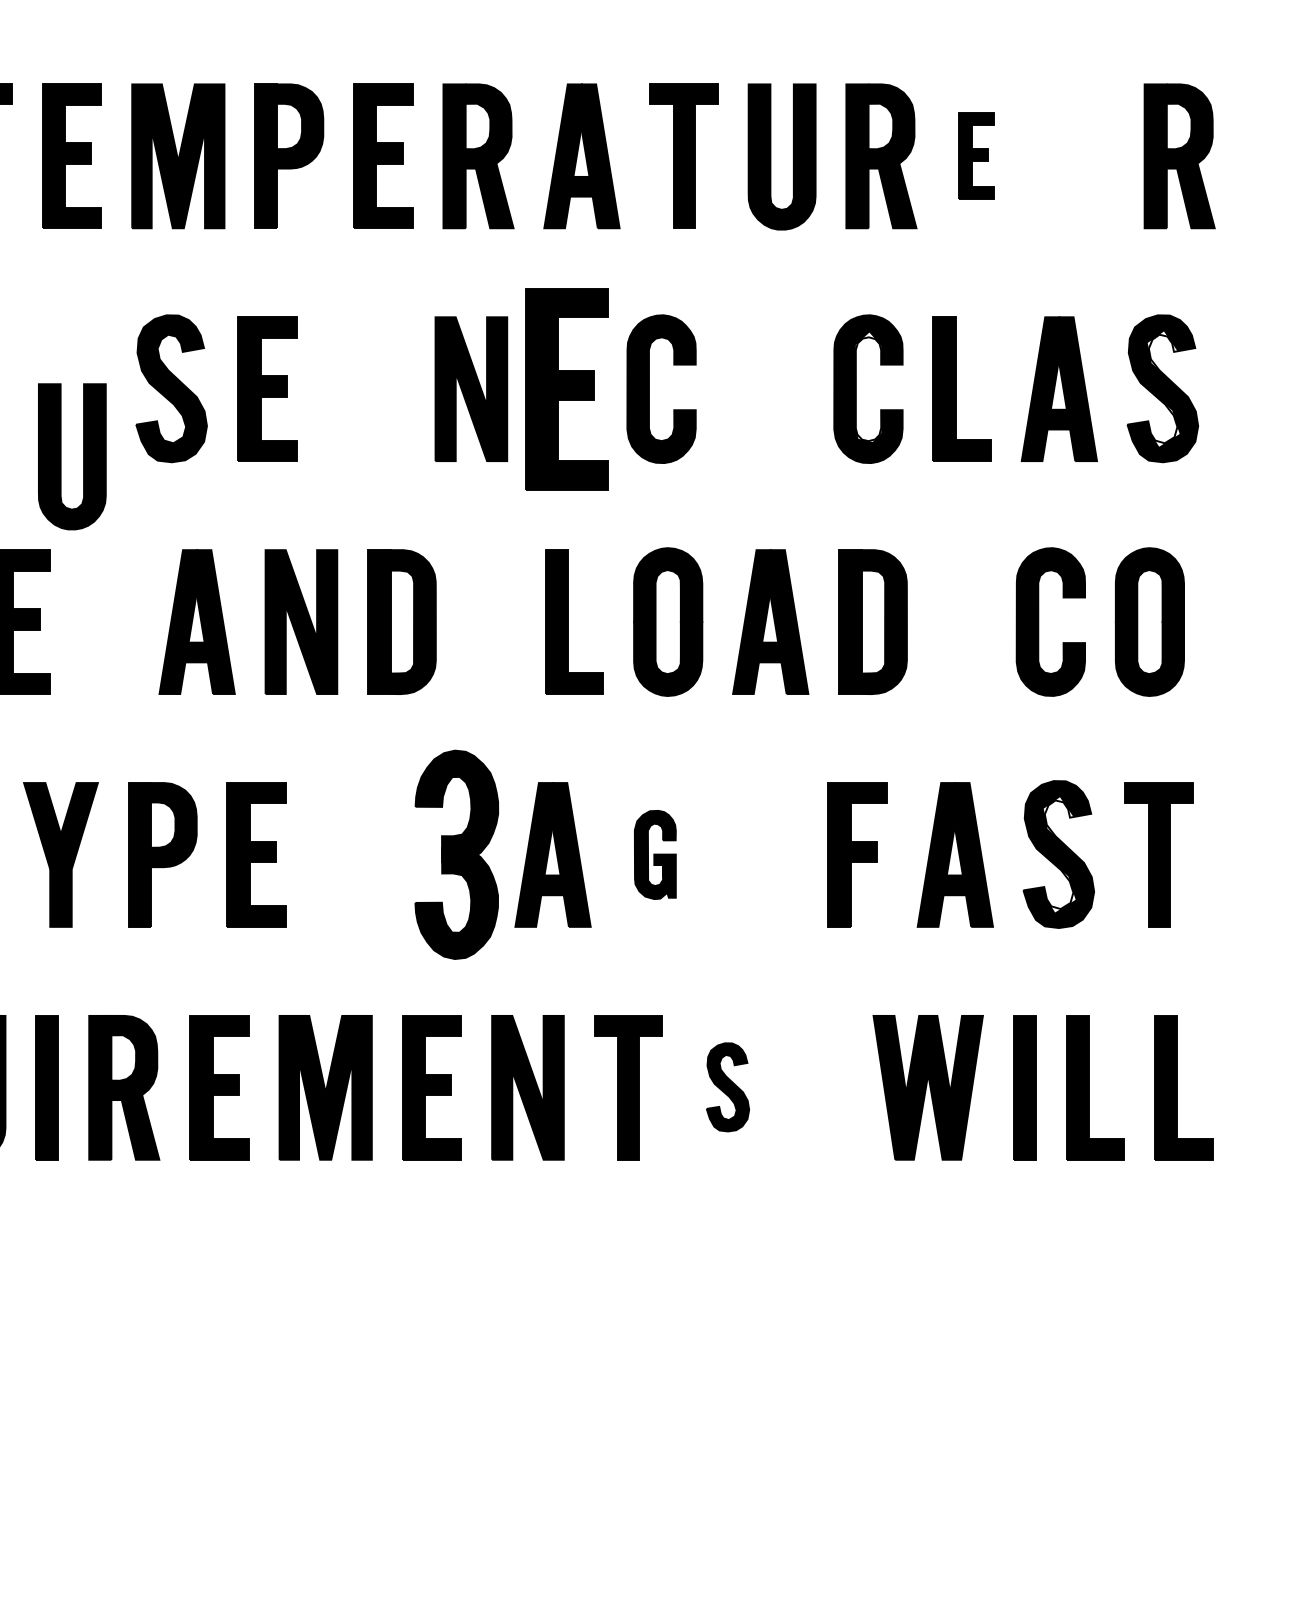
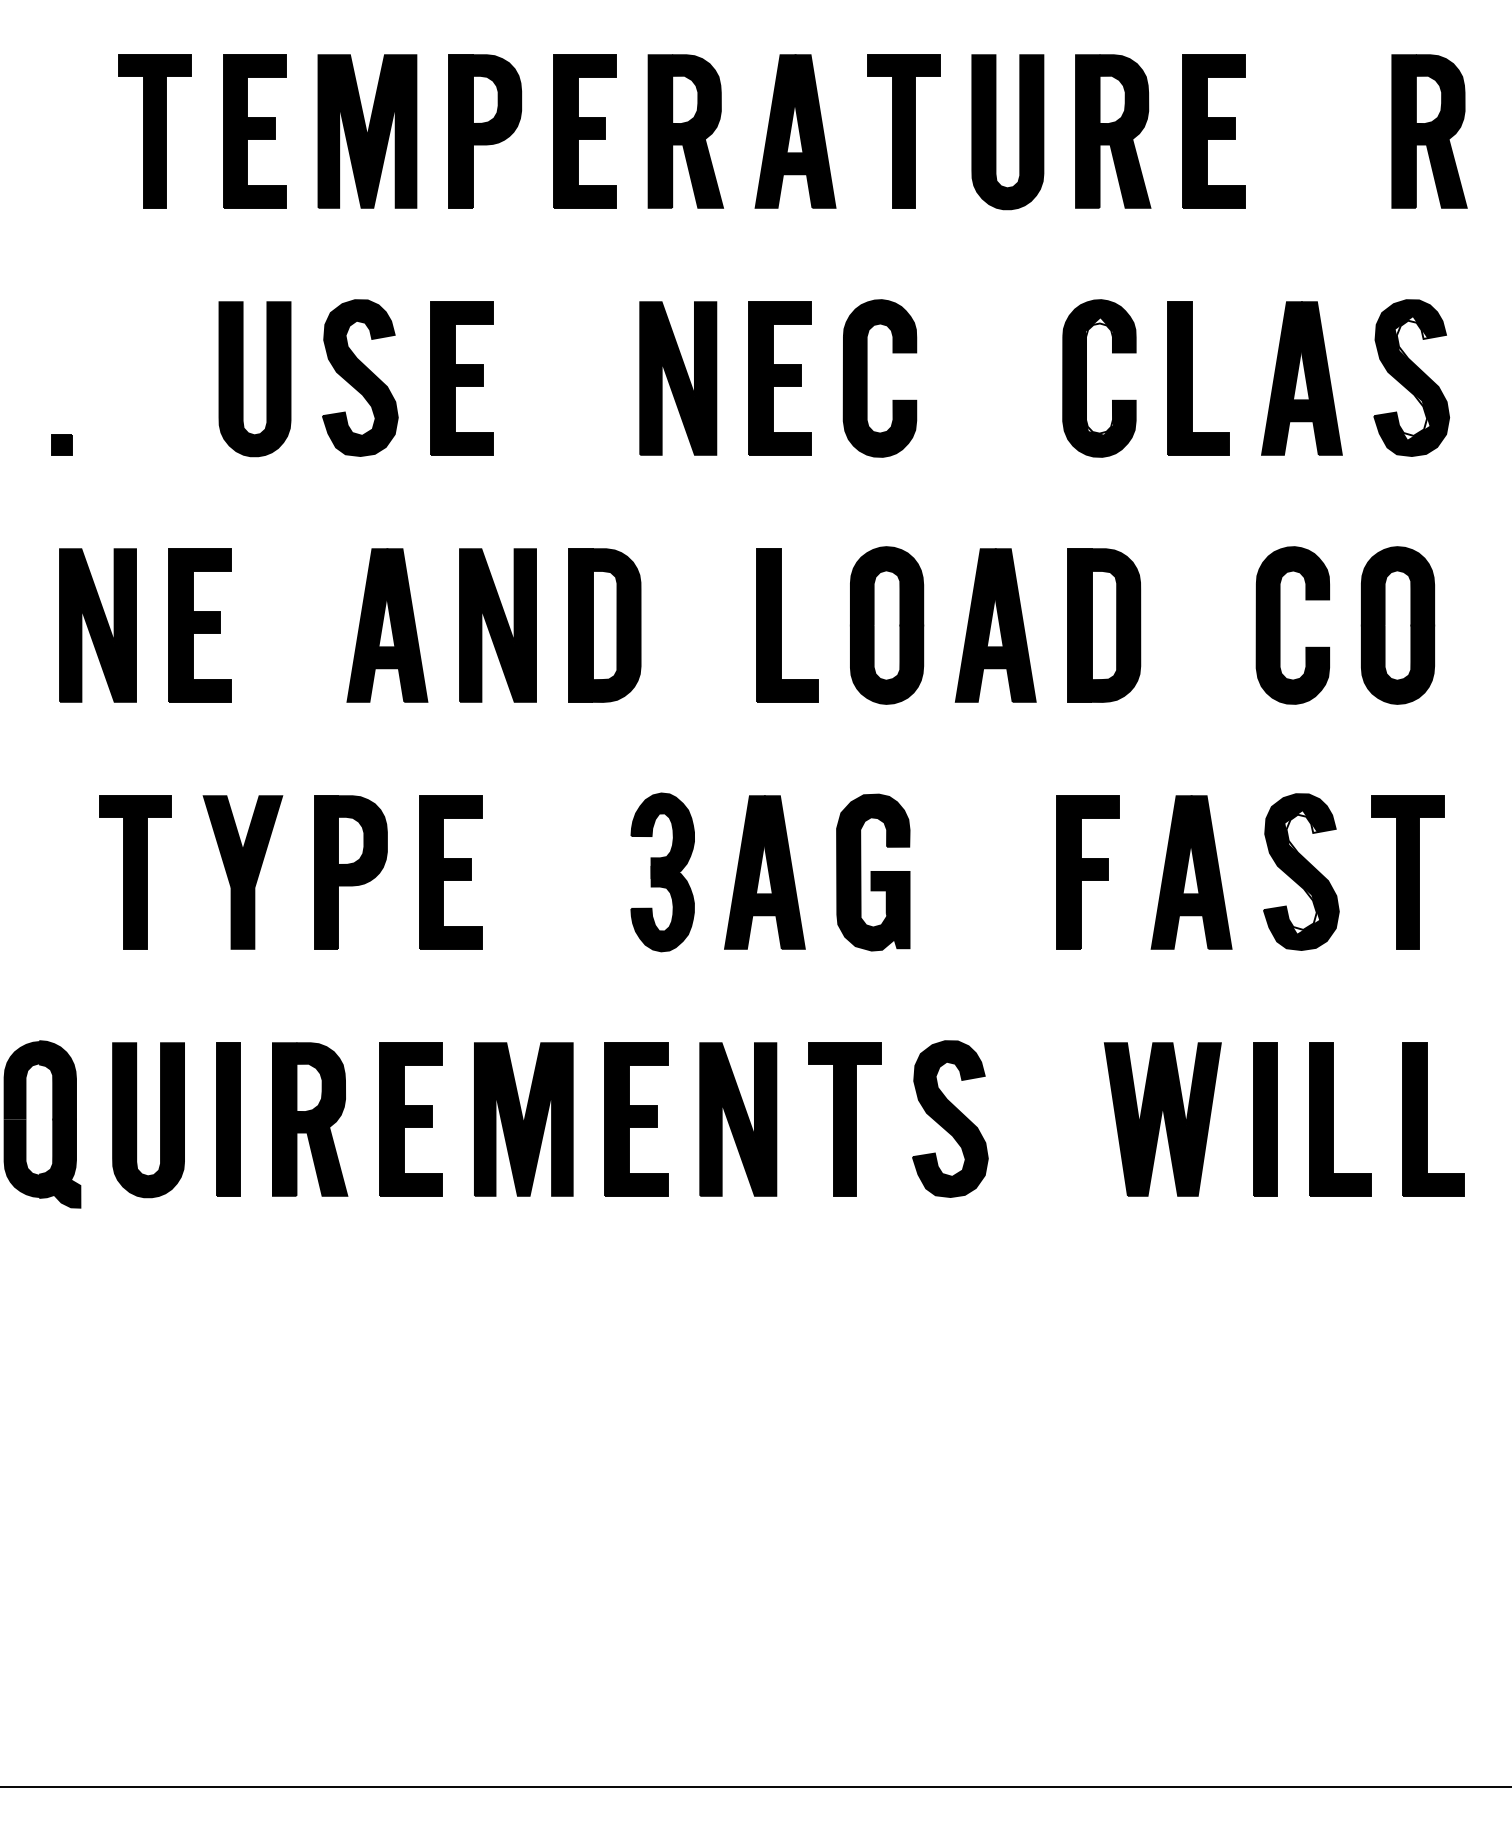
part: (975, 156) -> (1213, 131), size x1.67
part: (566, 389) -> (779, 378), size x0.71
part: (61, 457) -> (243, 379), moved
part: (456, 854) -> (662, 872), size x0.71
part: (655, 854) -> (873, 872), size x1.67
part: (728, 1086) -> (950, 1118), size x1.67

